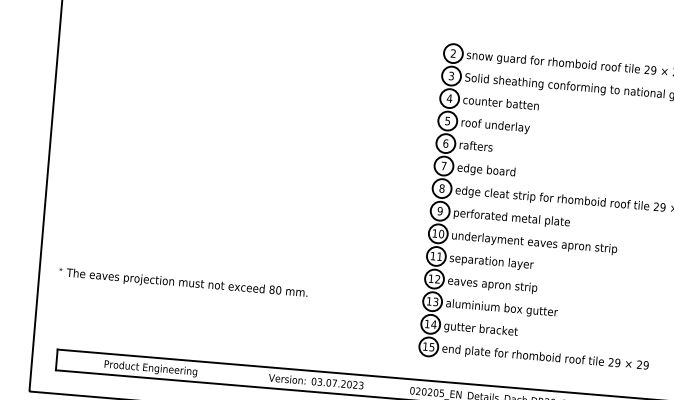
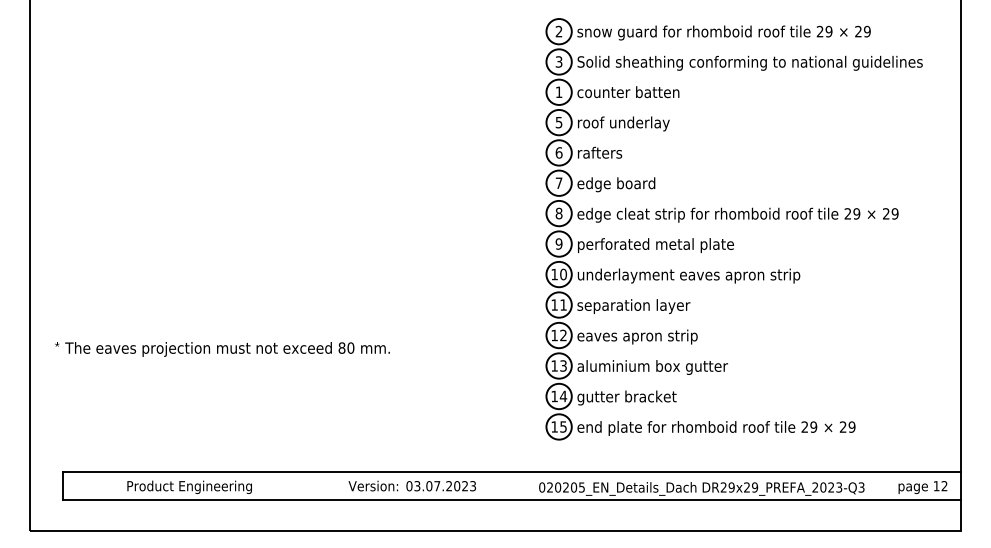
text: (449, 97) -> (558, 91), 4 -> 1
text: (183, 283) -> (222, 349), moved

